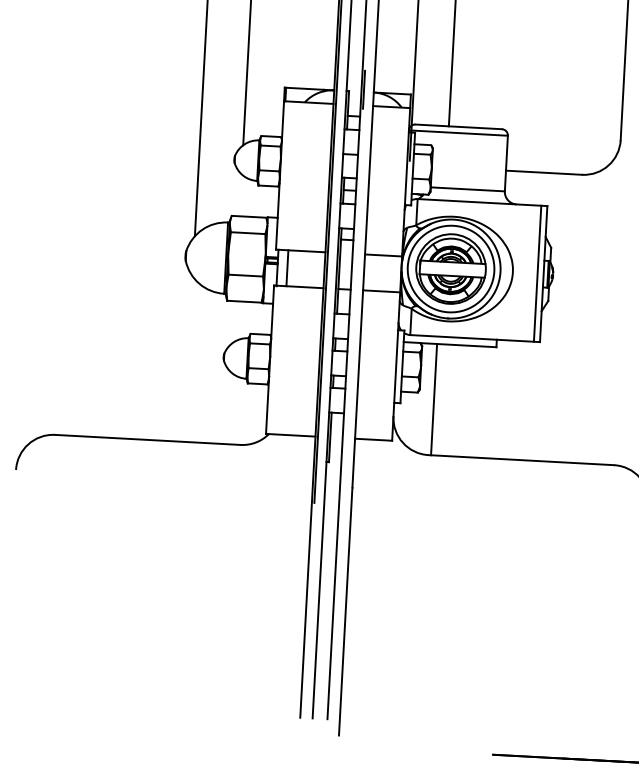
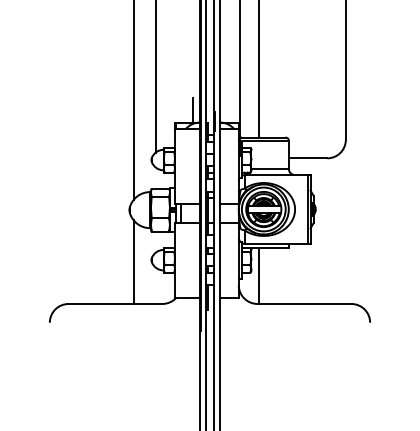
line: (320, 63) -> (192, 109), added
line: (187, 357) -> (133, 261), added

